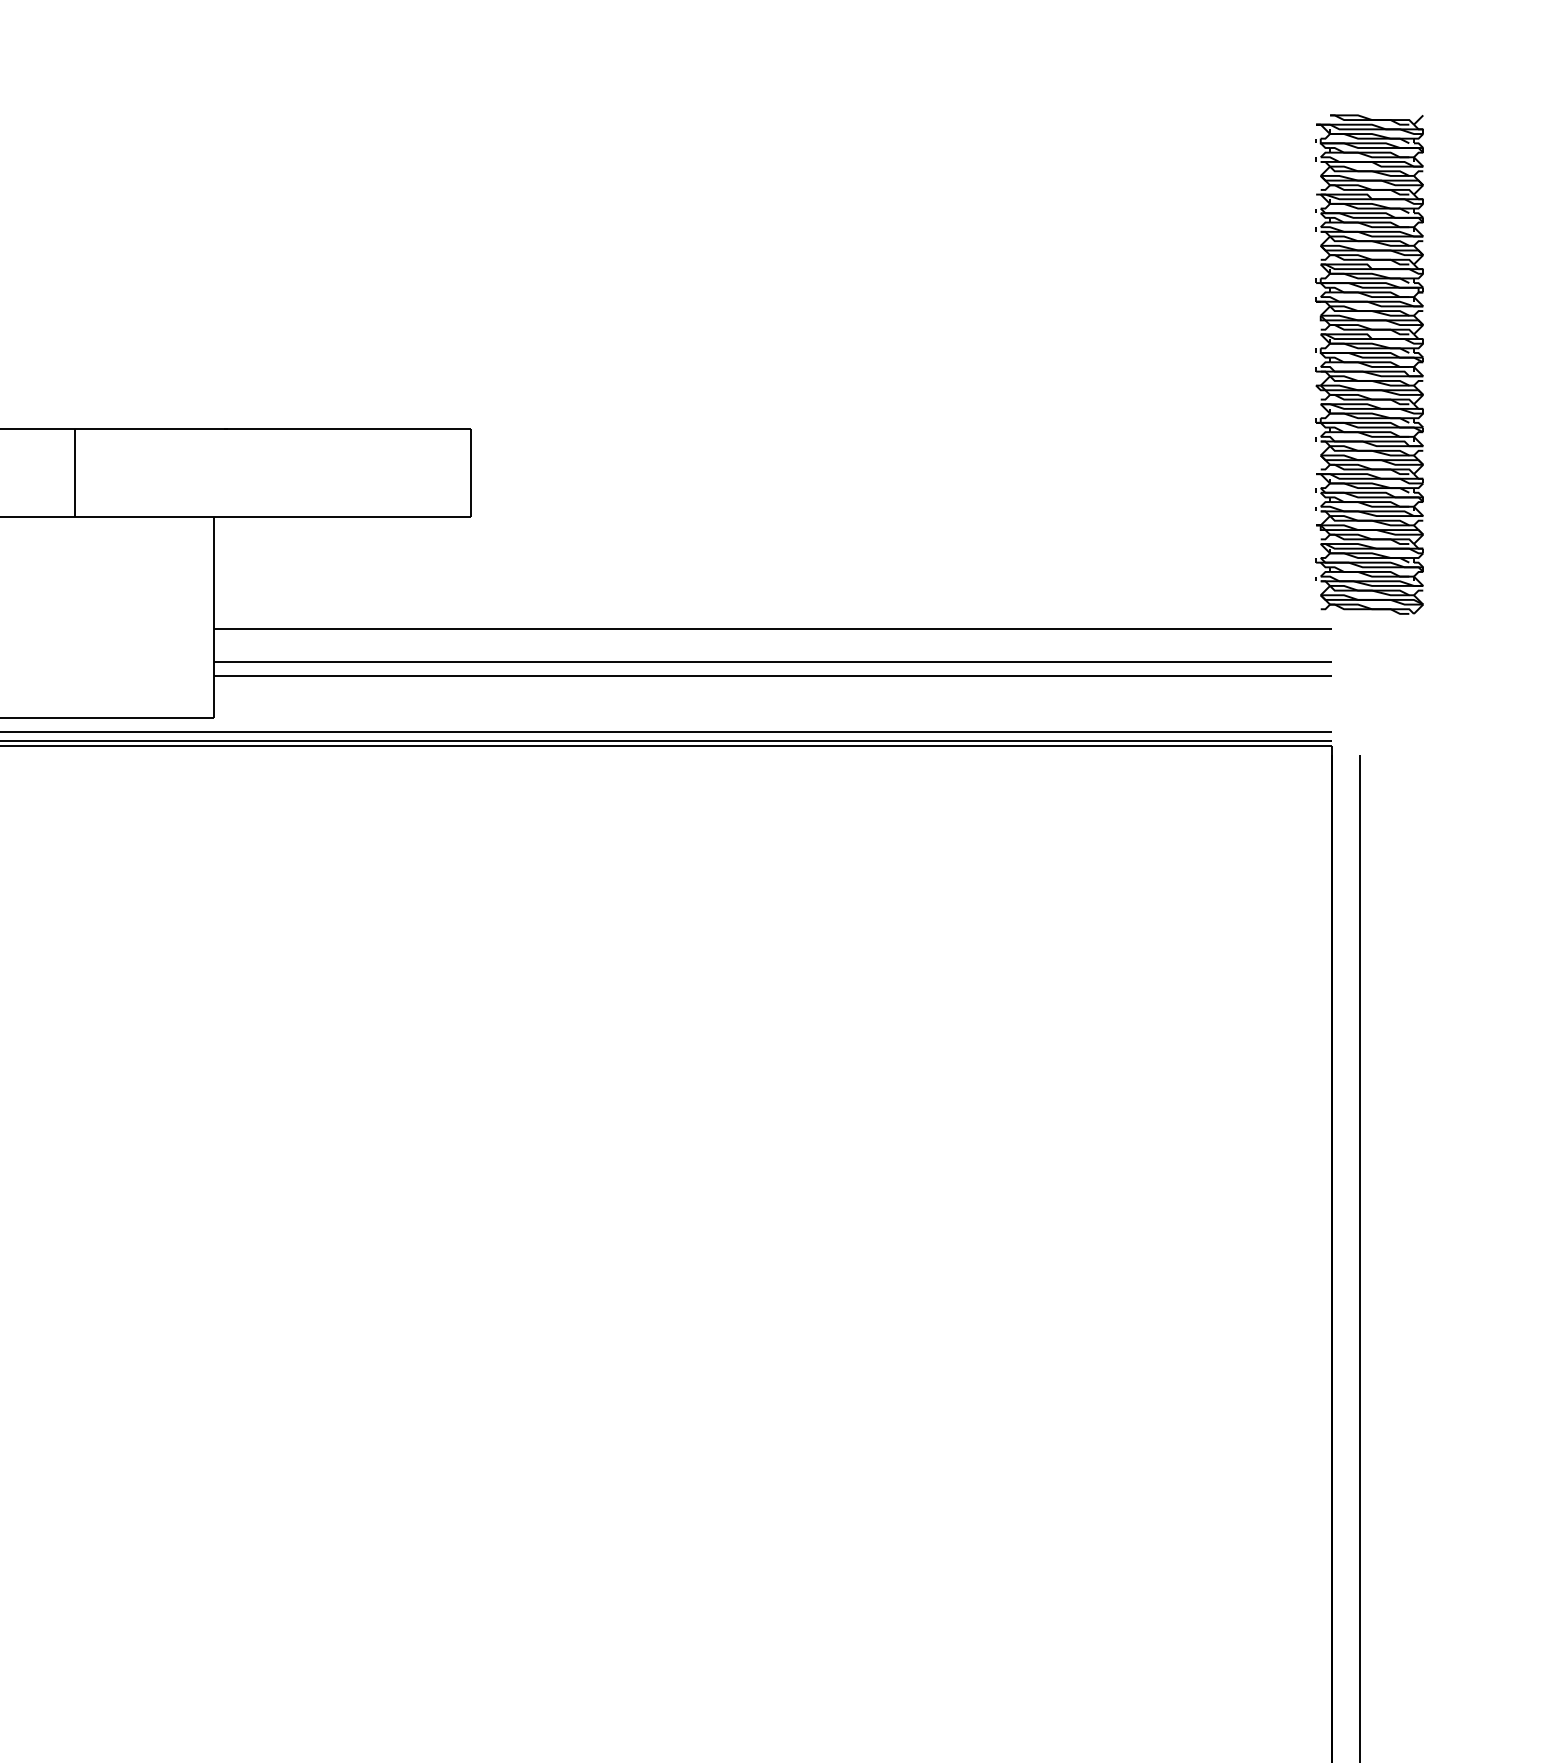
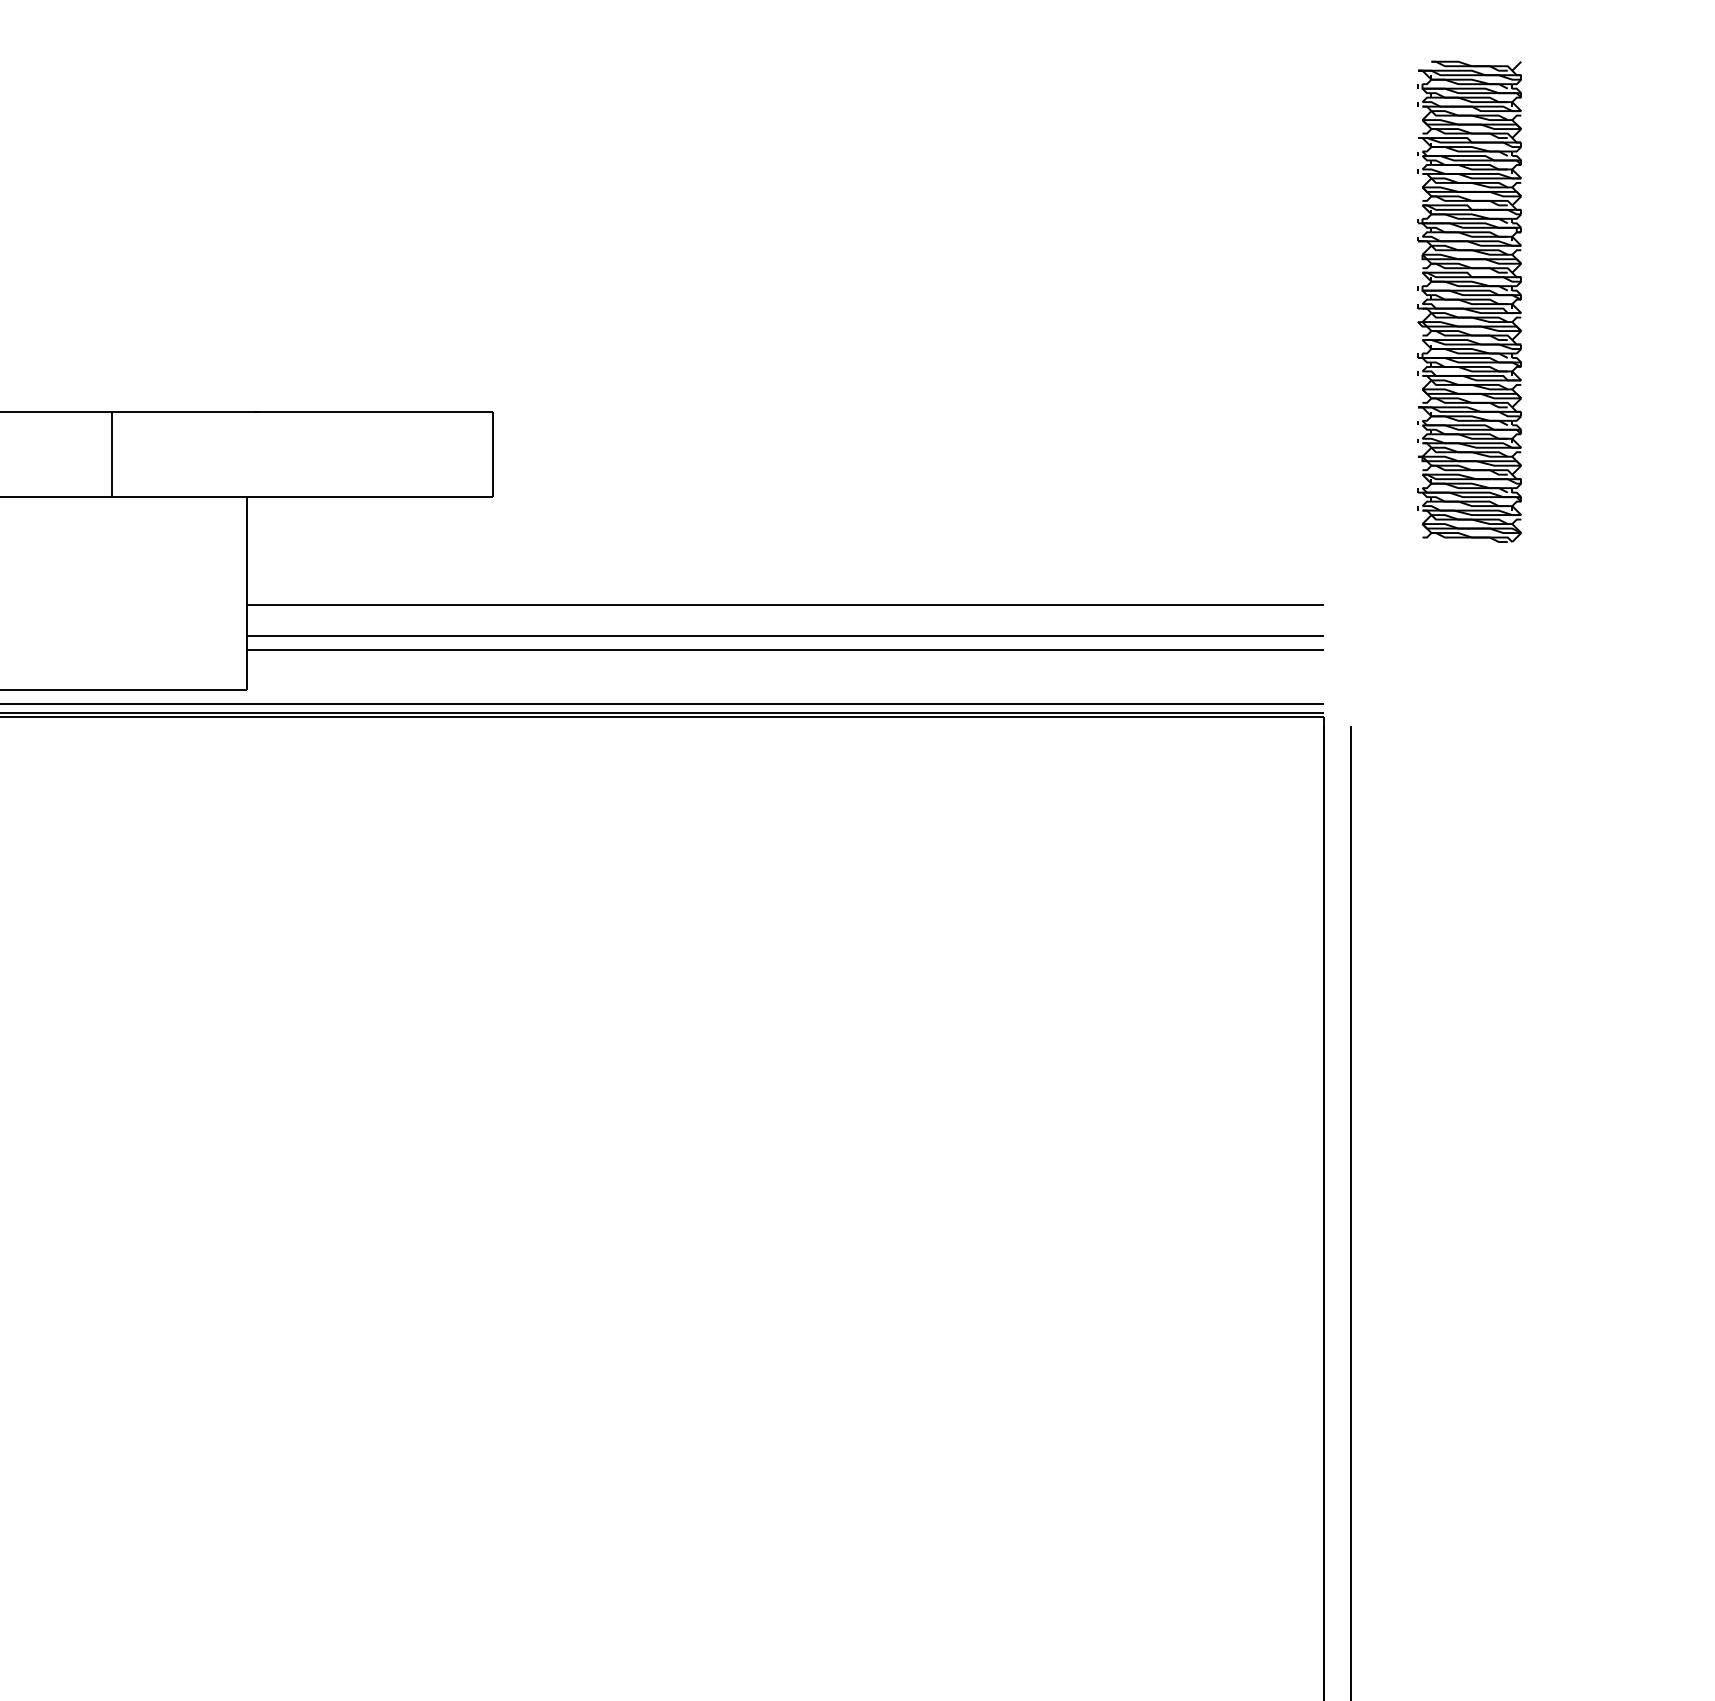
part: (1369, 364) -> (1469, 301), moved

